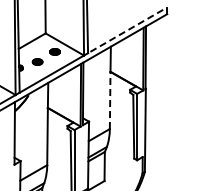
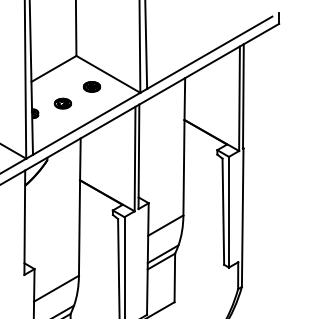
line: (125, 31) -> (209, 52), dashed -> solid
line: (110, 100) -> (184, 167), dashed -> solid

